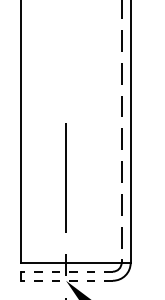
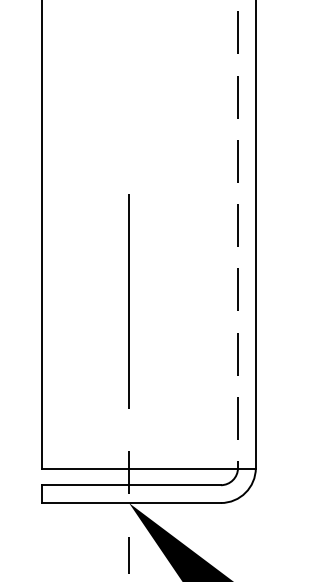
line: (67, 271) -> (131, 484), dashed -> solid
line: (67, 280) -> (131, 502), dashed -> solid

